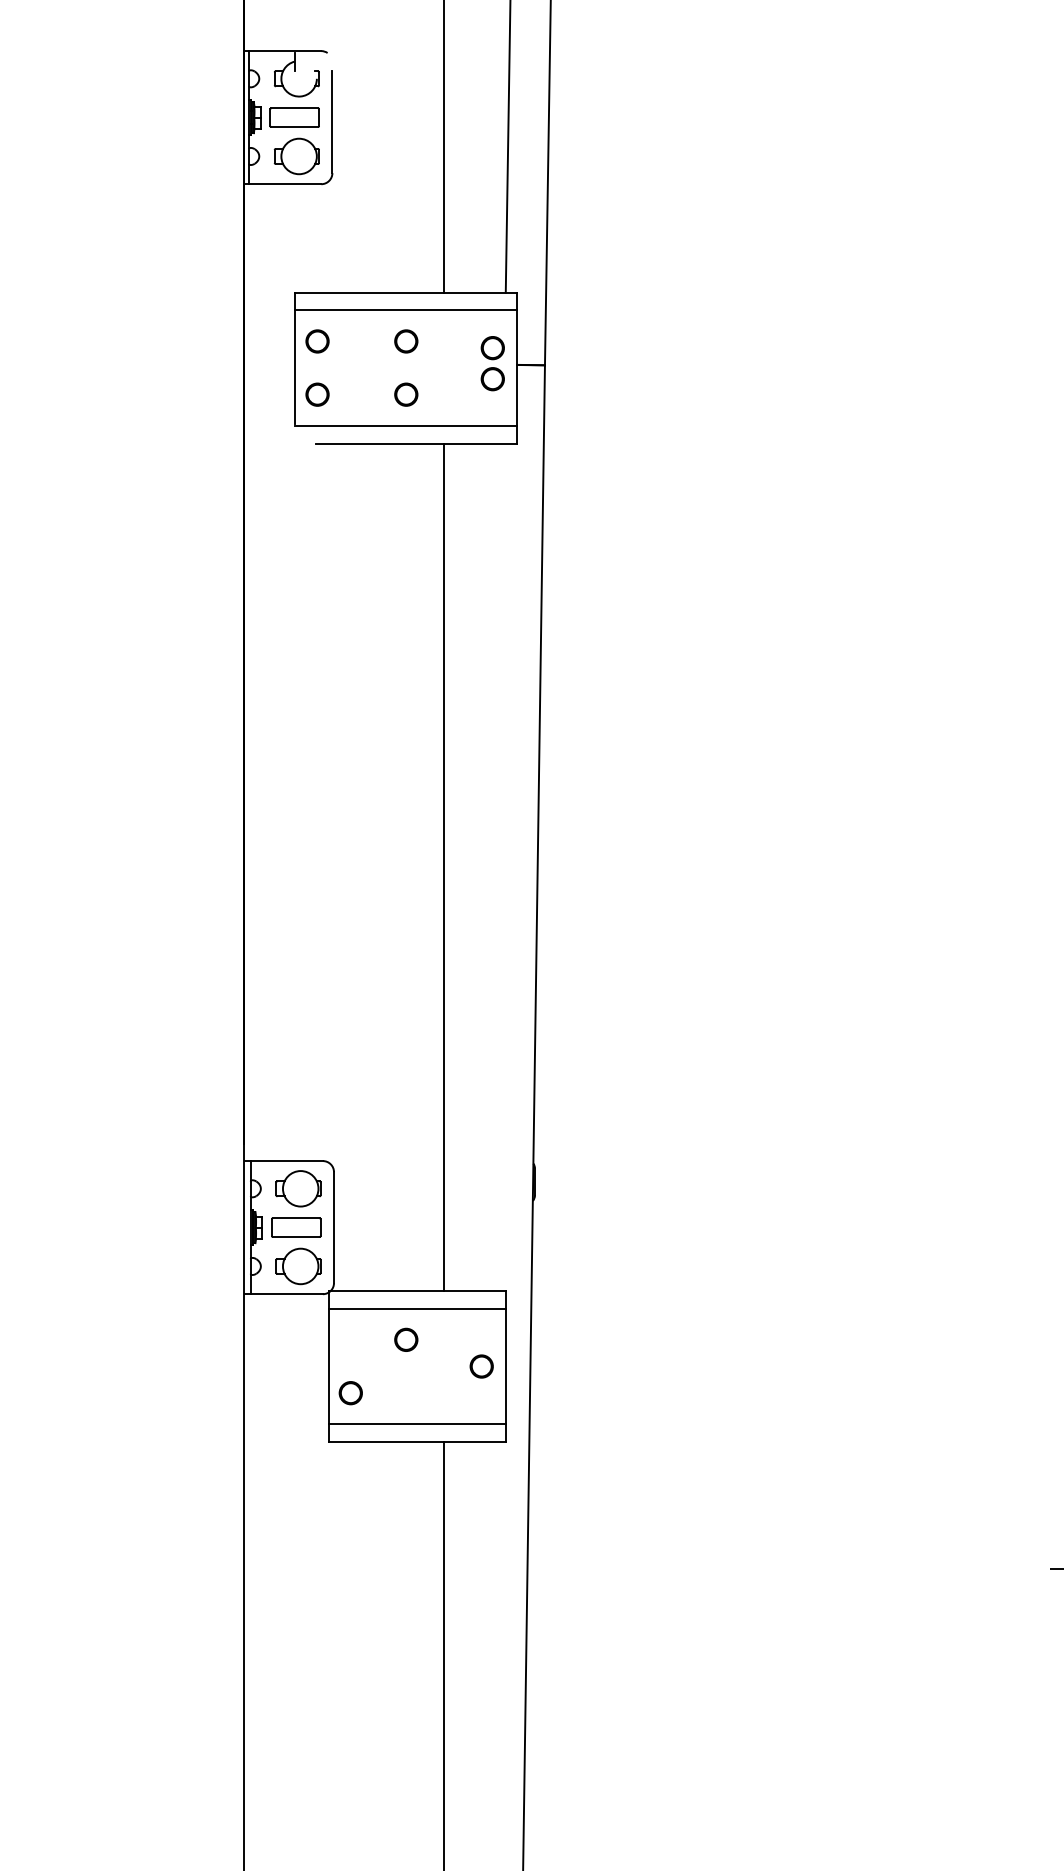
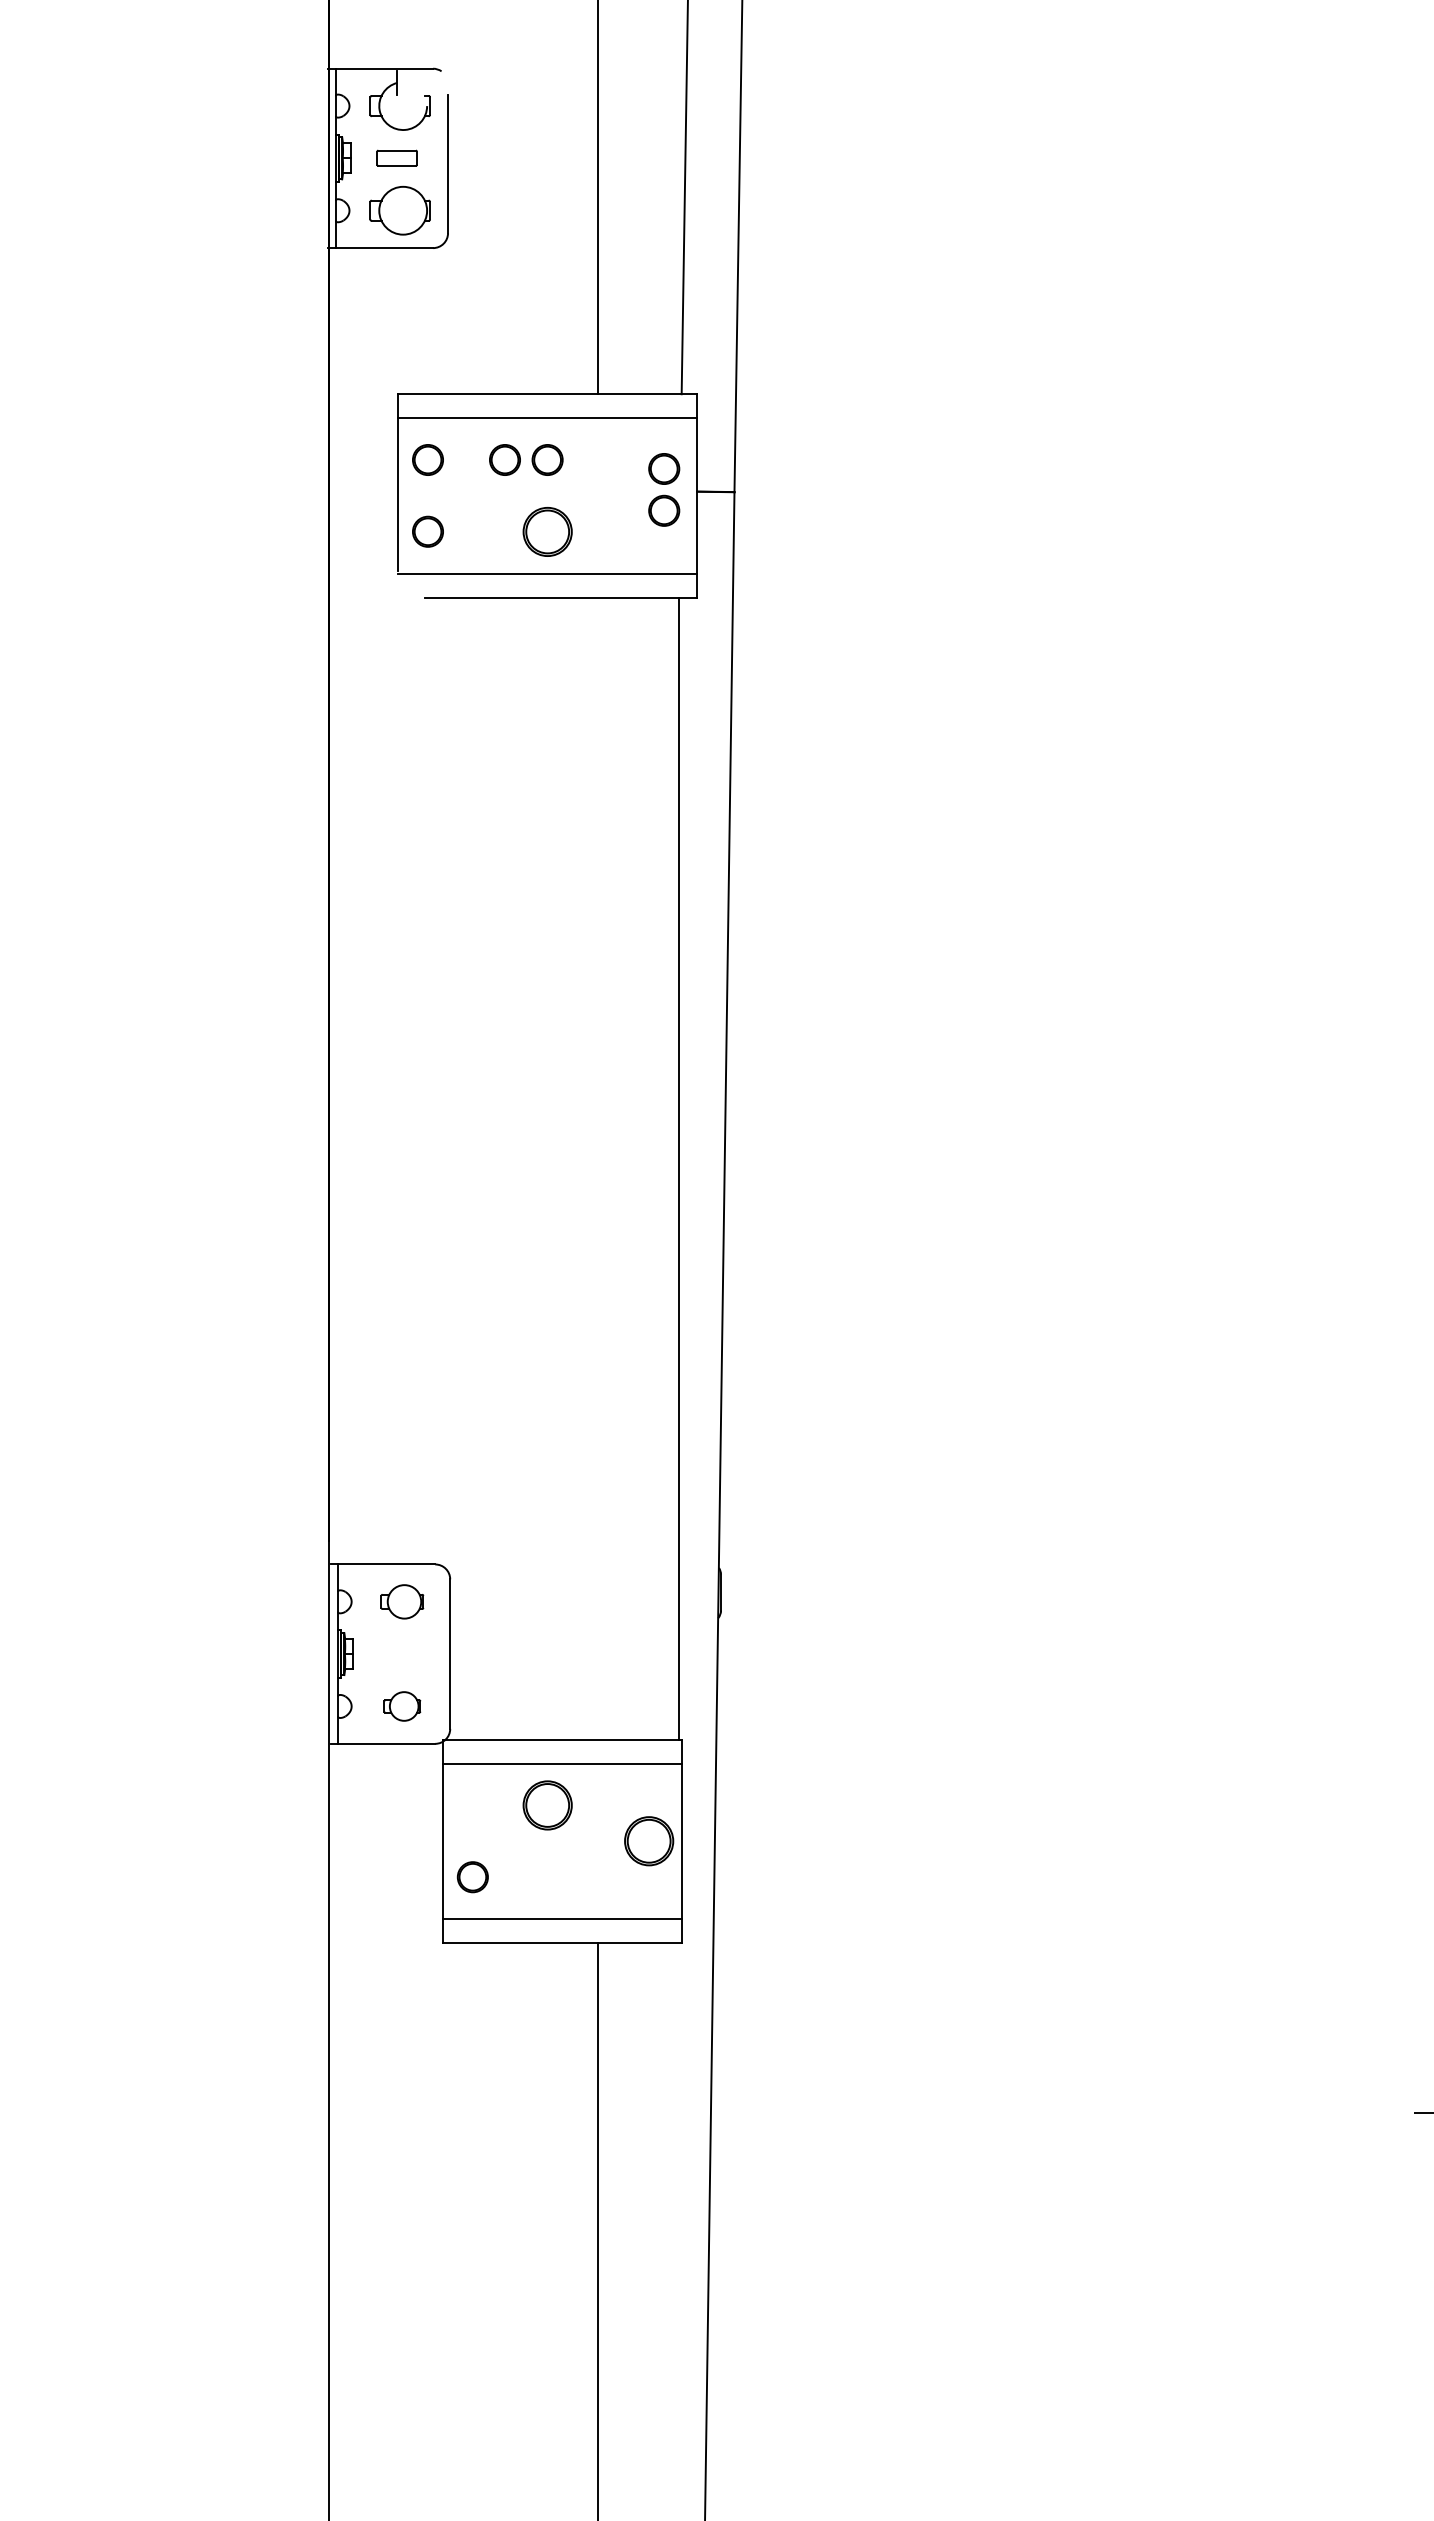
part: (294, 116) -> (396, 157), size x0.6
circle: (374, 341) -> (504, 459), added
part: (406, 394) -> (547, 531), size x1.6
line: (444, 867) -> (679, 1168), moved
part: (298, 1188) -> (402, 1601), size x0.7
part: (296, 1227) -> (399, 1653), removed
part: (298, 1266) -> (402, 1706), size x0.6
circle: (406, 1339) -> (547, 1805), size x1.6
part: (481, 1366) -> (649, 1841), size x1.6

